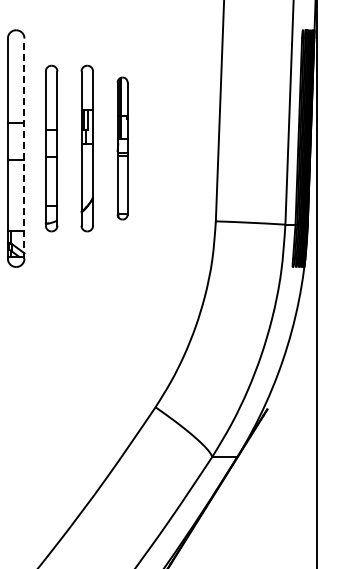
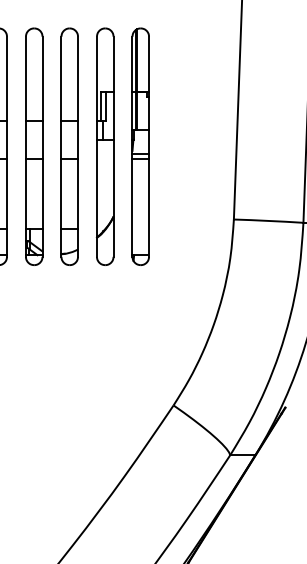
line: (24, 148) -> (42, 146), dashed -> solid
part: (51, 148) -> (69, 146), size x1.43
part: (87, 148) -> (105, 146), size x1.43
part: (122, 148) -> (140, 146), size x1.67

